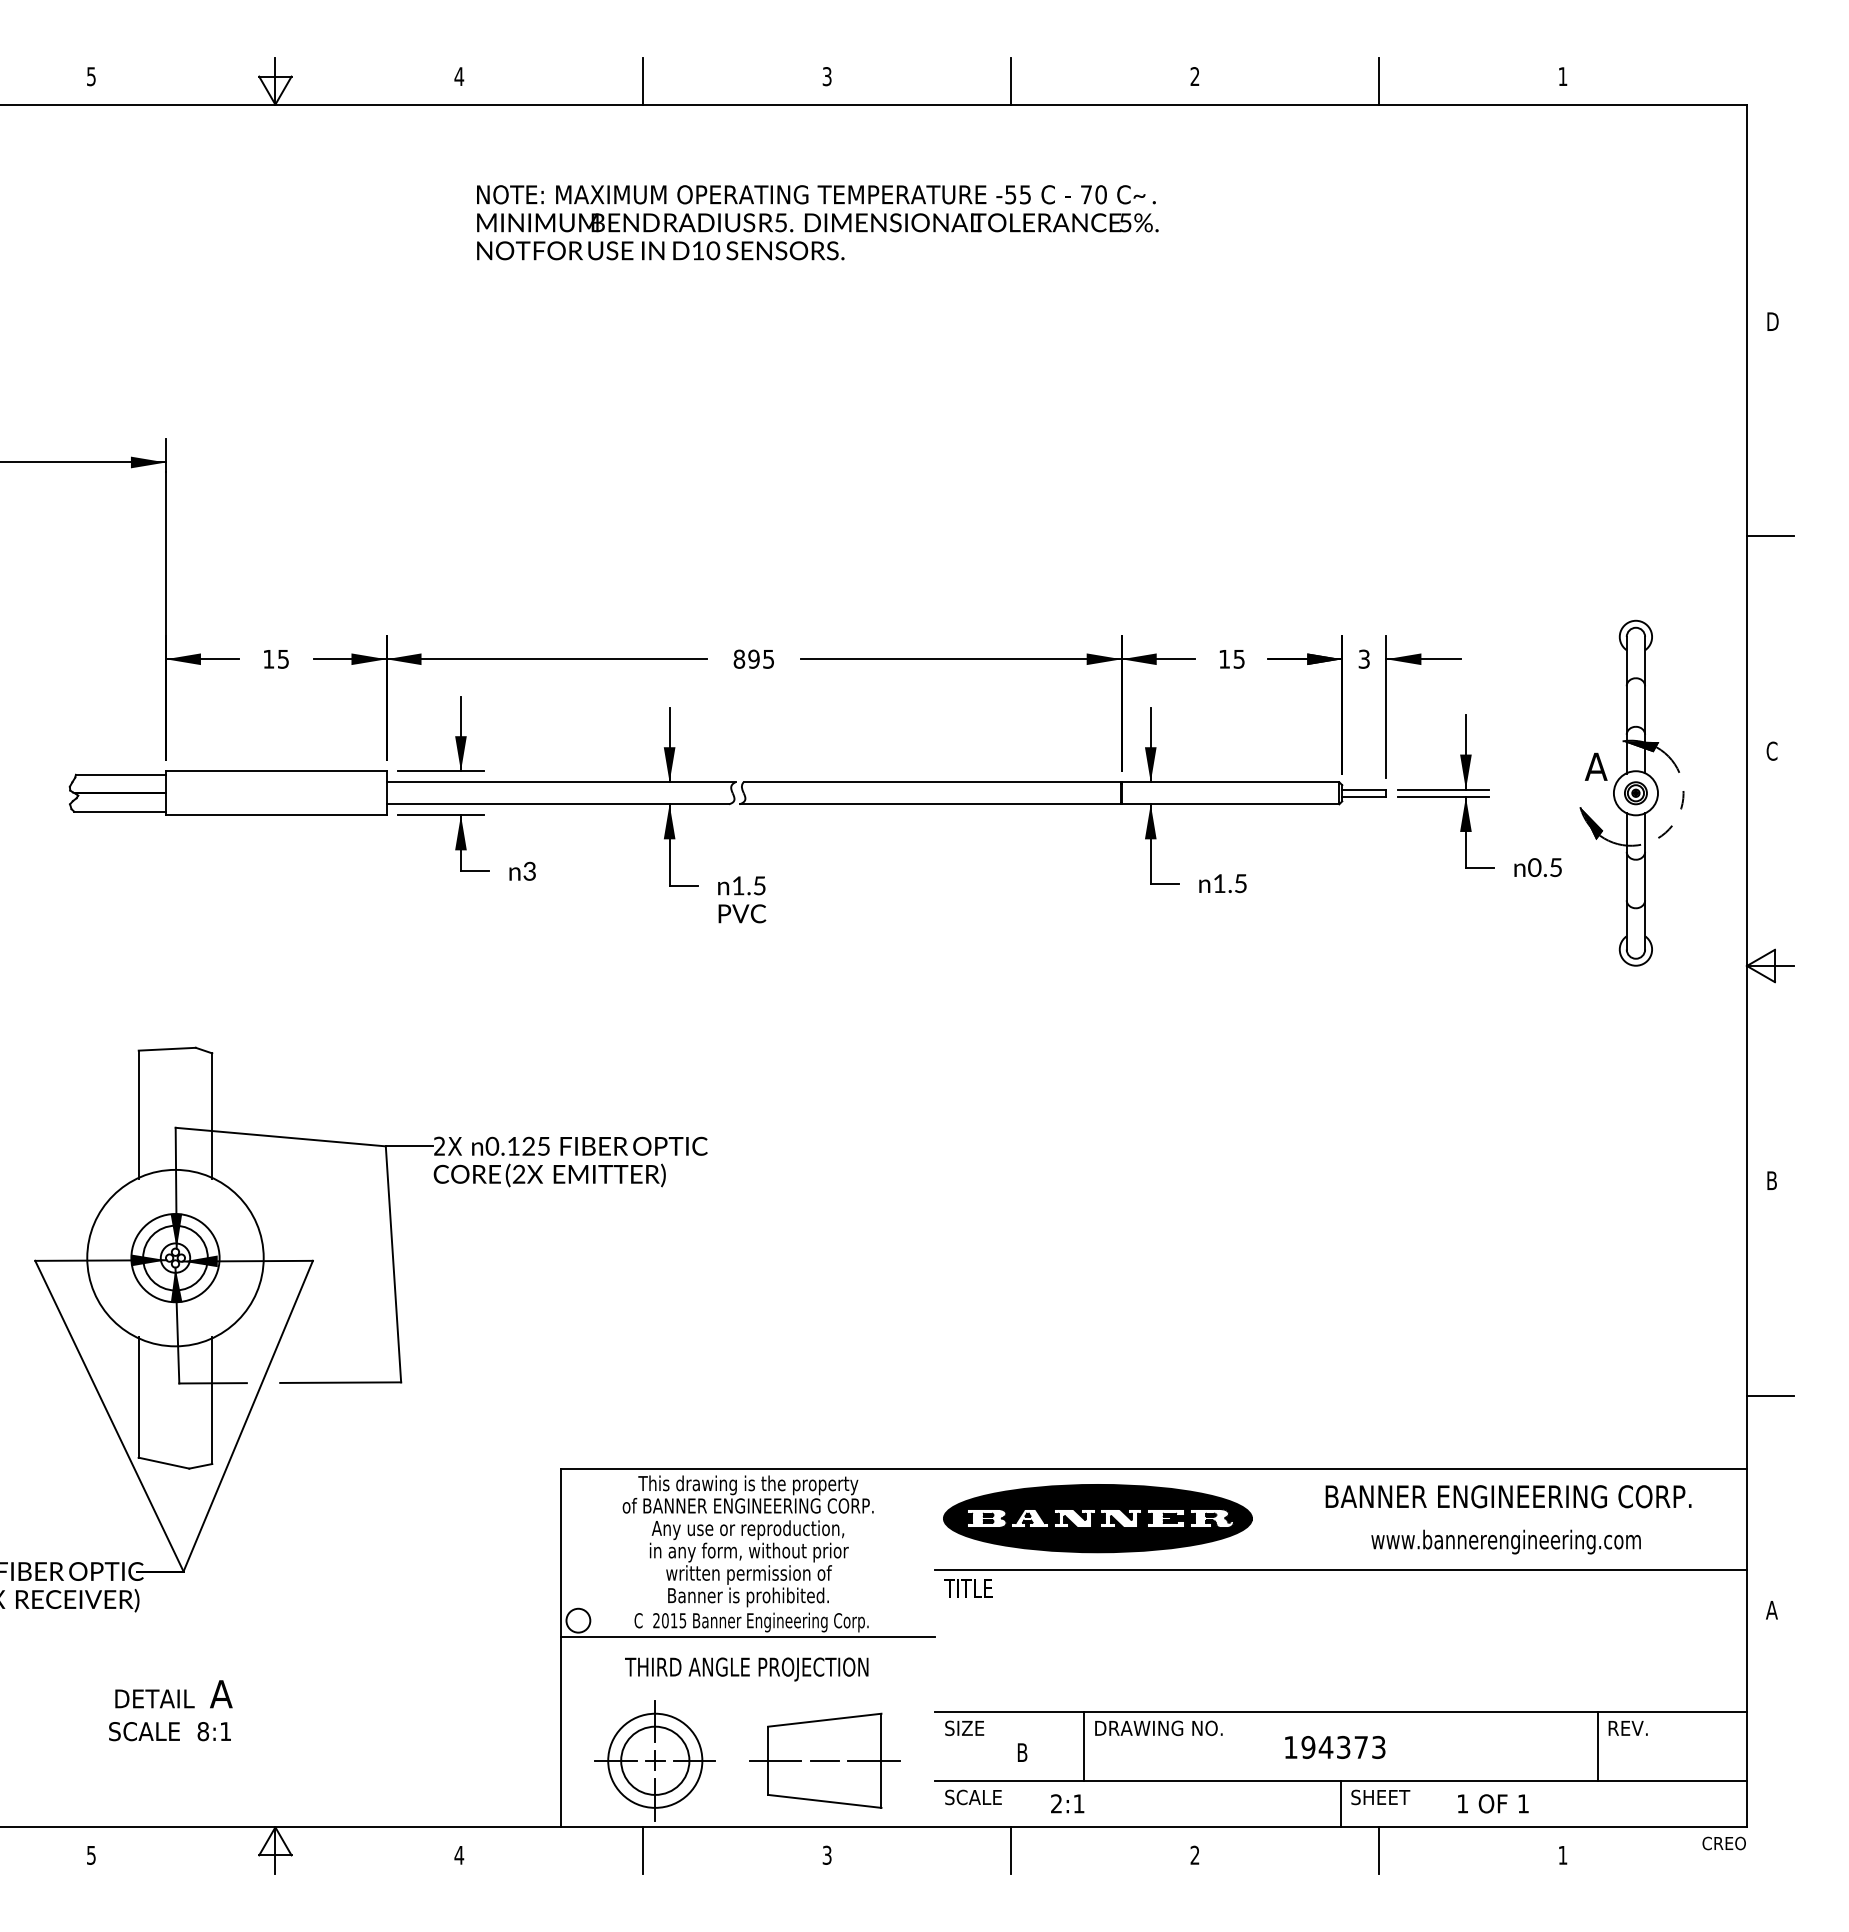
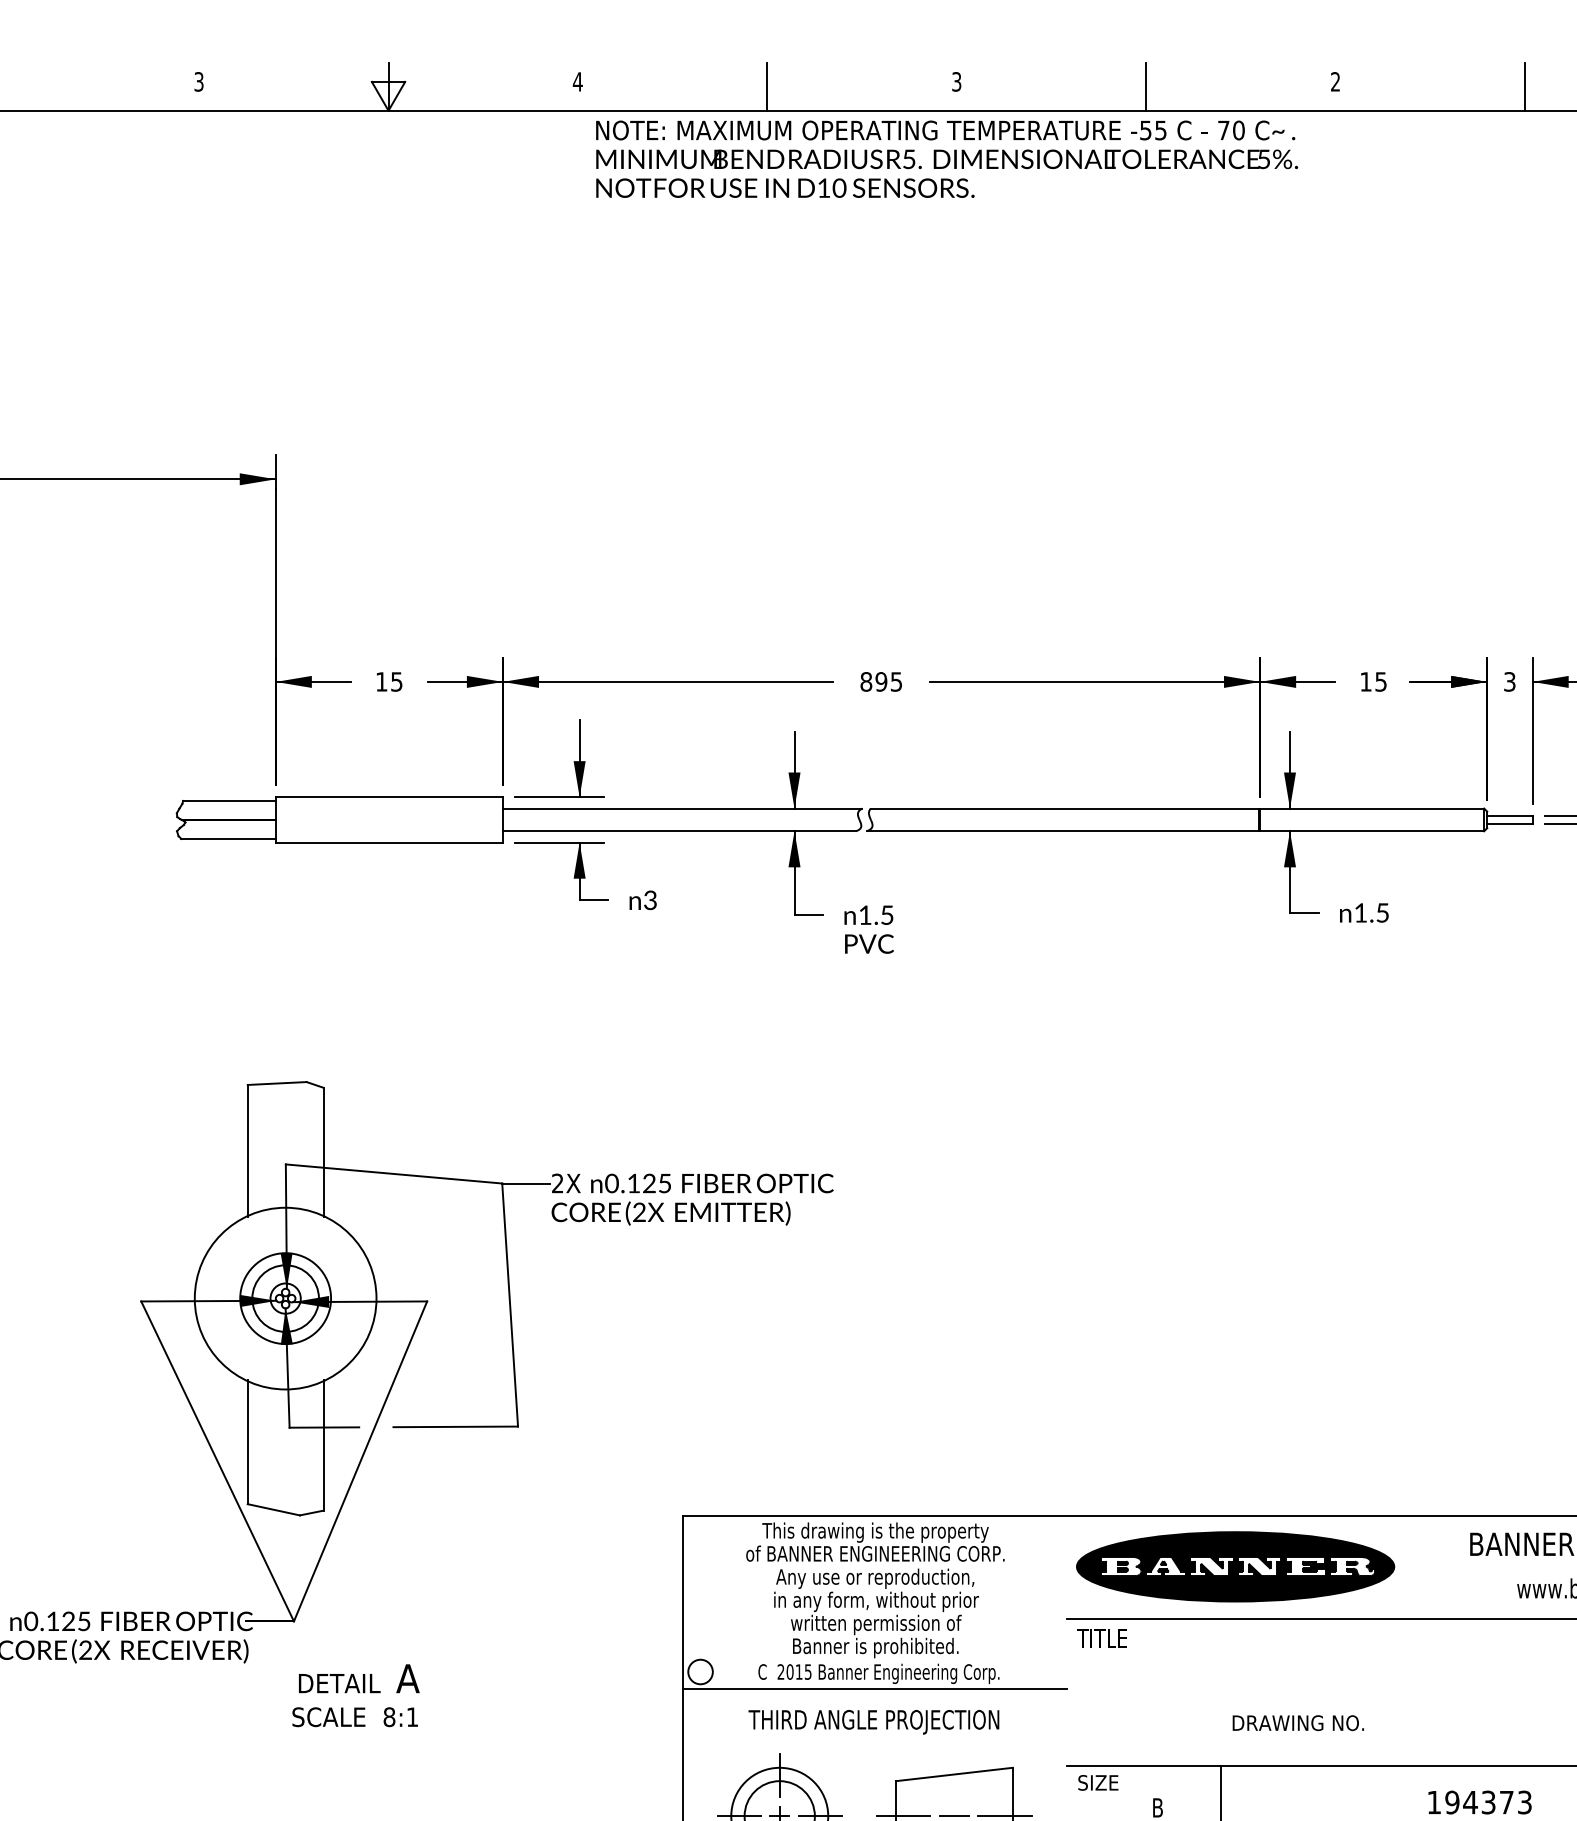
text: (91, 76) -> (199, 81), 5 -> 3
text: (817, 222) -> (946, 159), moved
text: (170, 1710) -> (355, 1695), moved
text: (1158, 1727) -> (1297, 1722), moved

